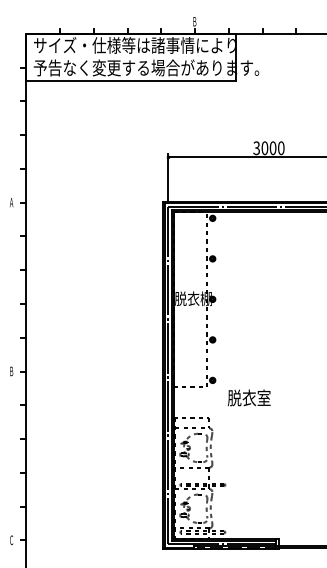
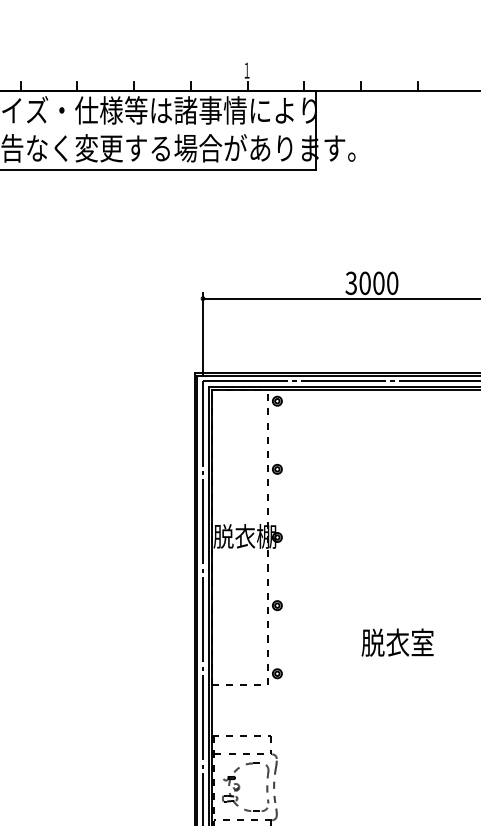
text: (194, 21) -> (246, 70), Ｂ -> １
text: (248, 397) -> (396, 641), moved

